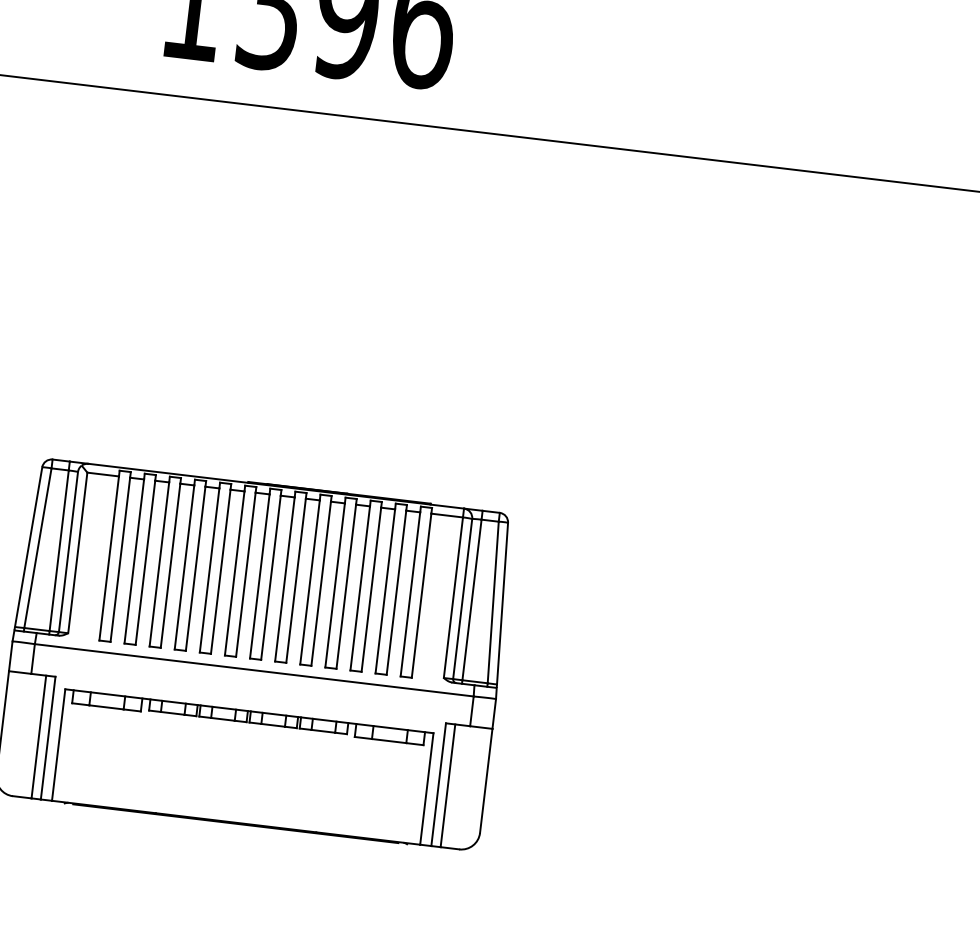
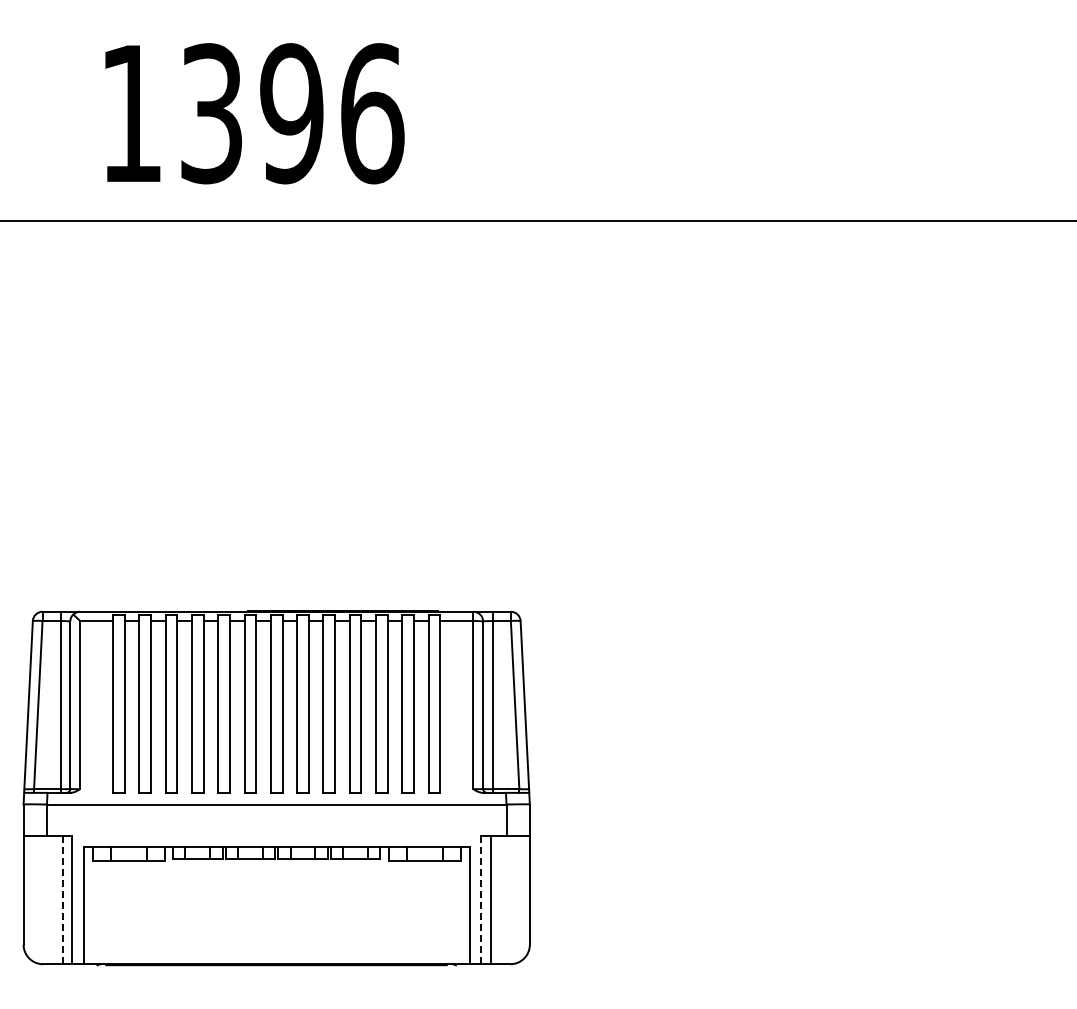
line: (38, 736) -> (62, 899), solid -> dashed
line: (438, 785) -> (481, 900), solid -> dashed

